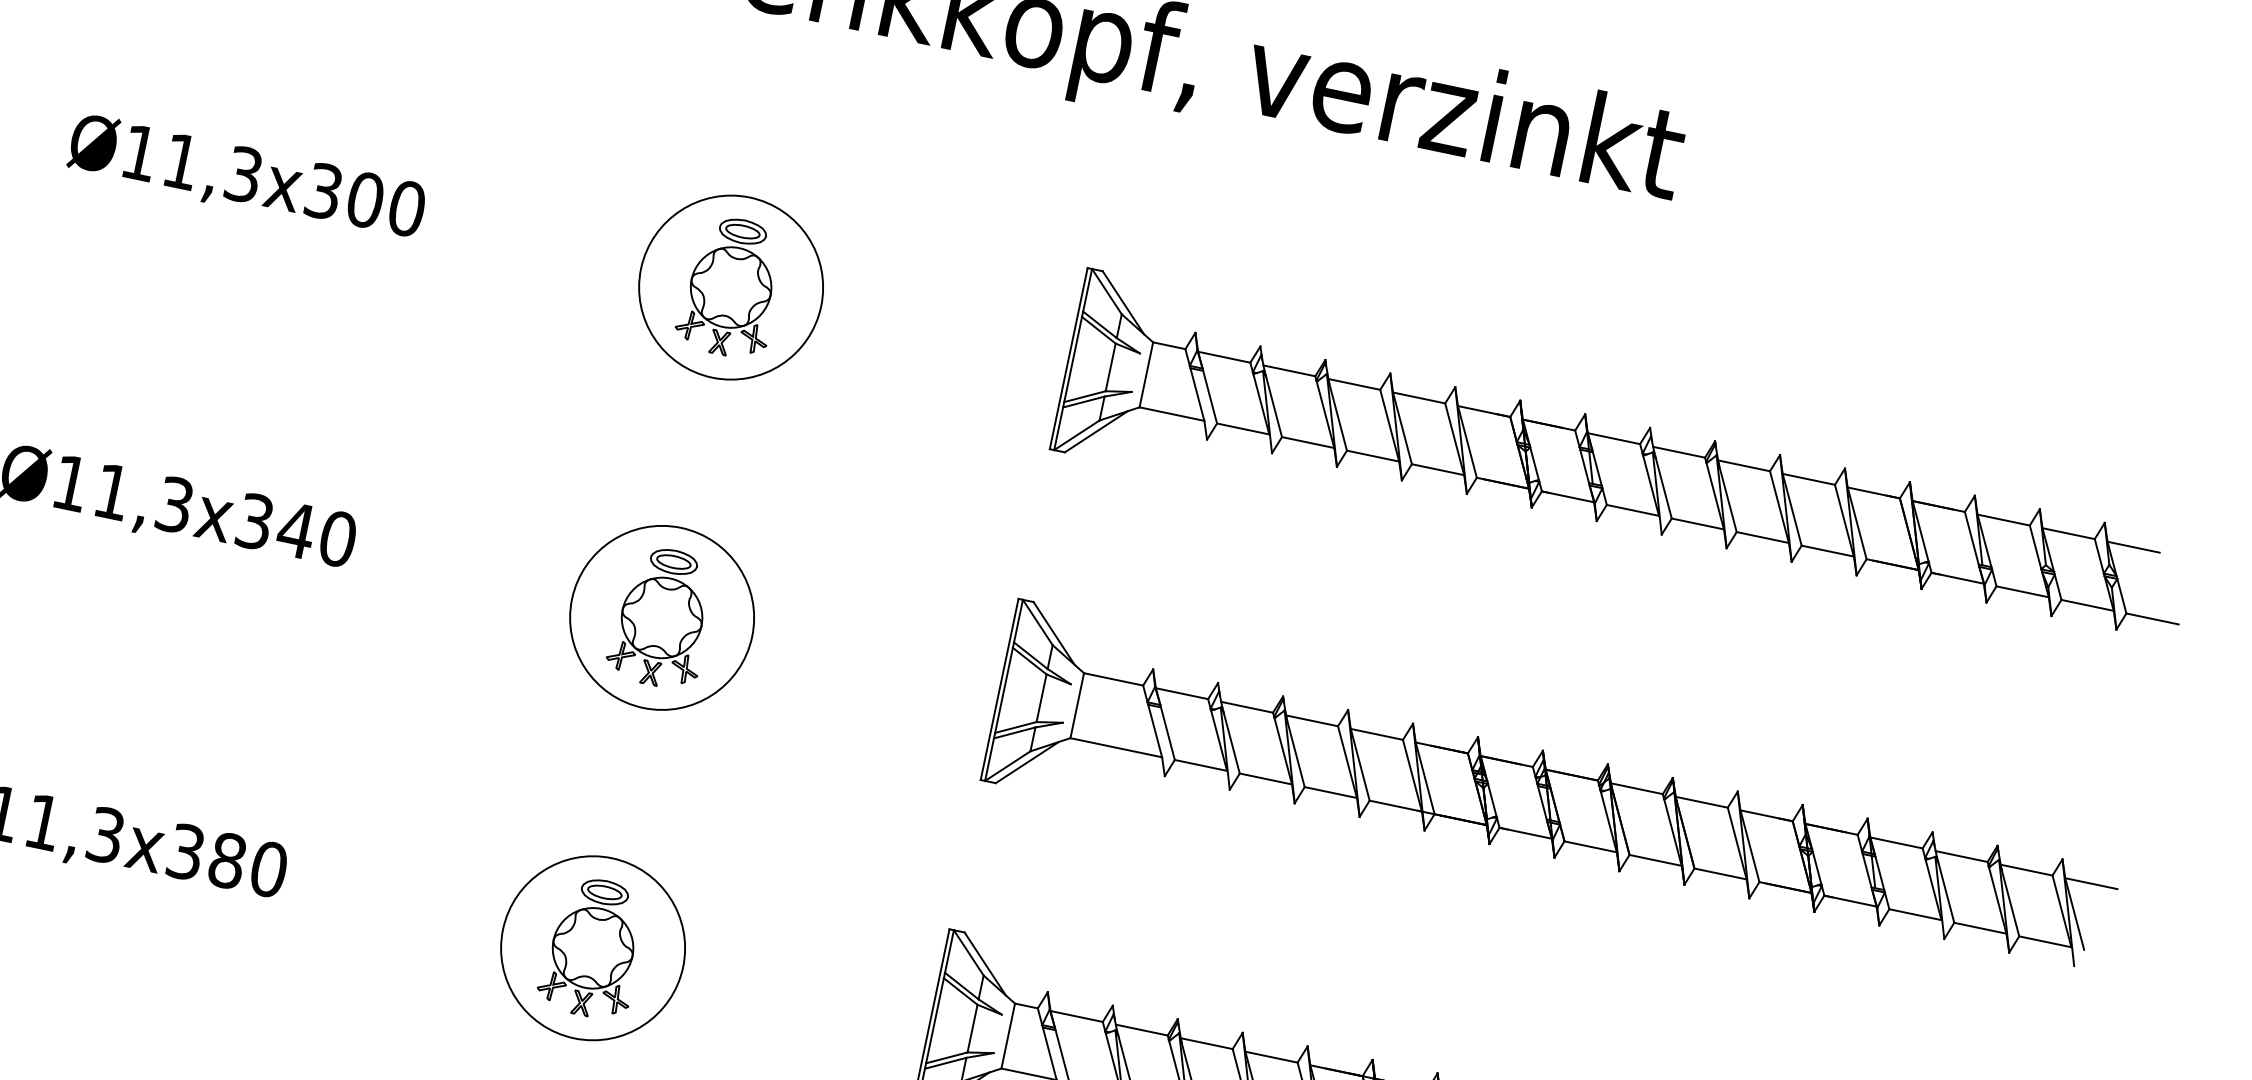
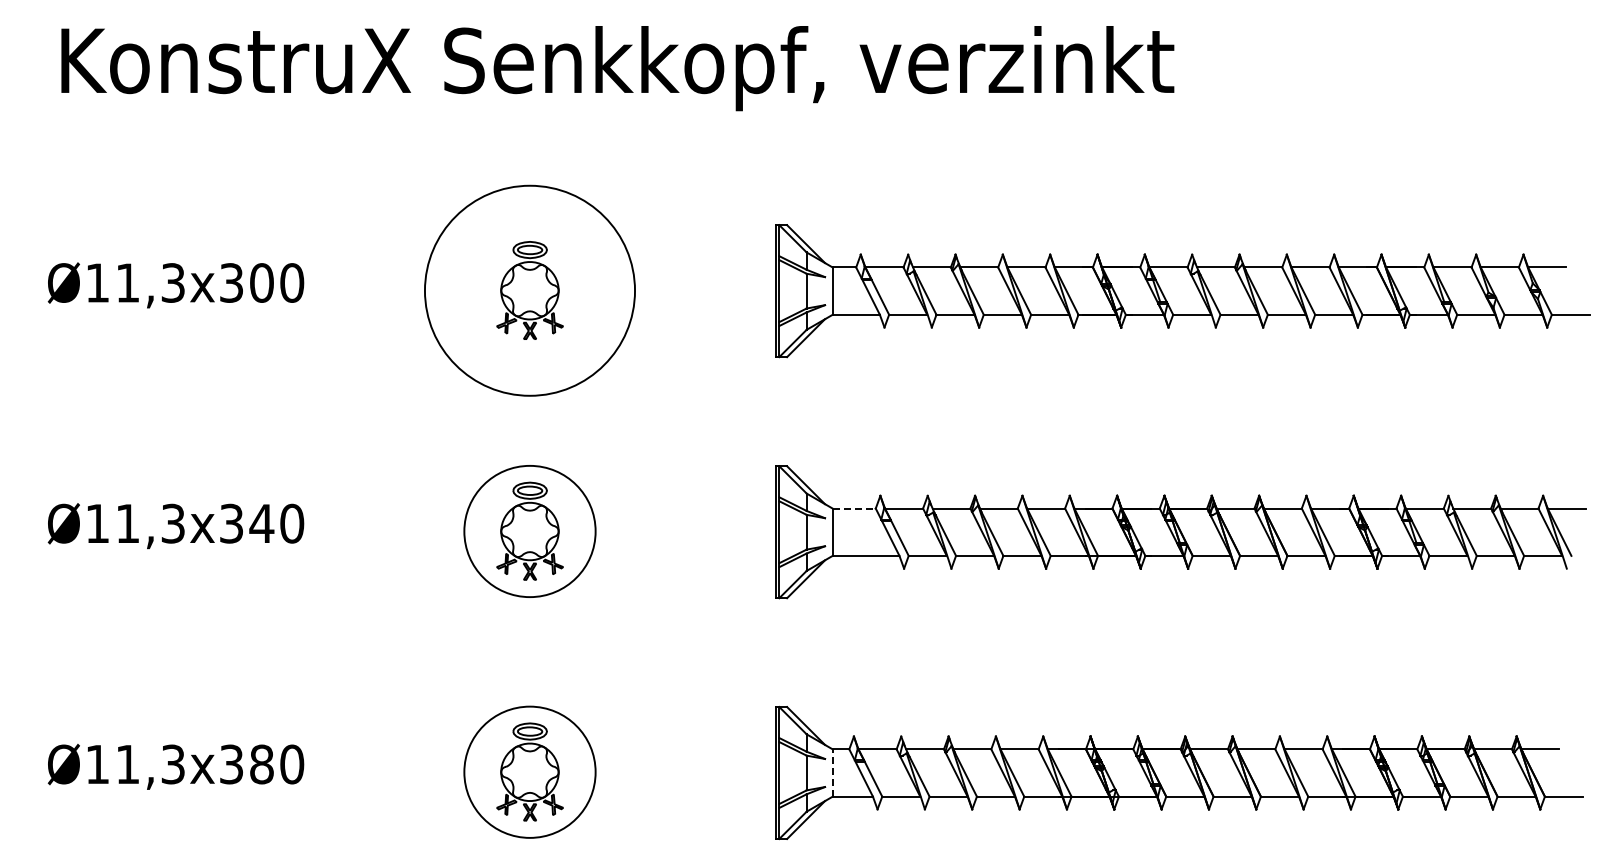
circle: (730, 287) -> (529, 290), size x1.6
line: (1113, 679) -> (854, 508), solid -> dashed
line: (1007, 1036) -> (832, 773), solid -> dashed

